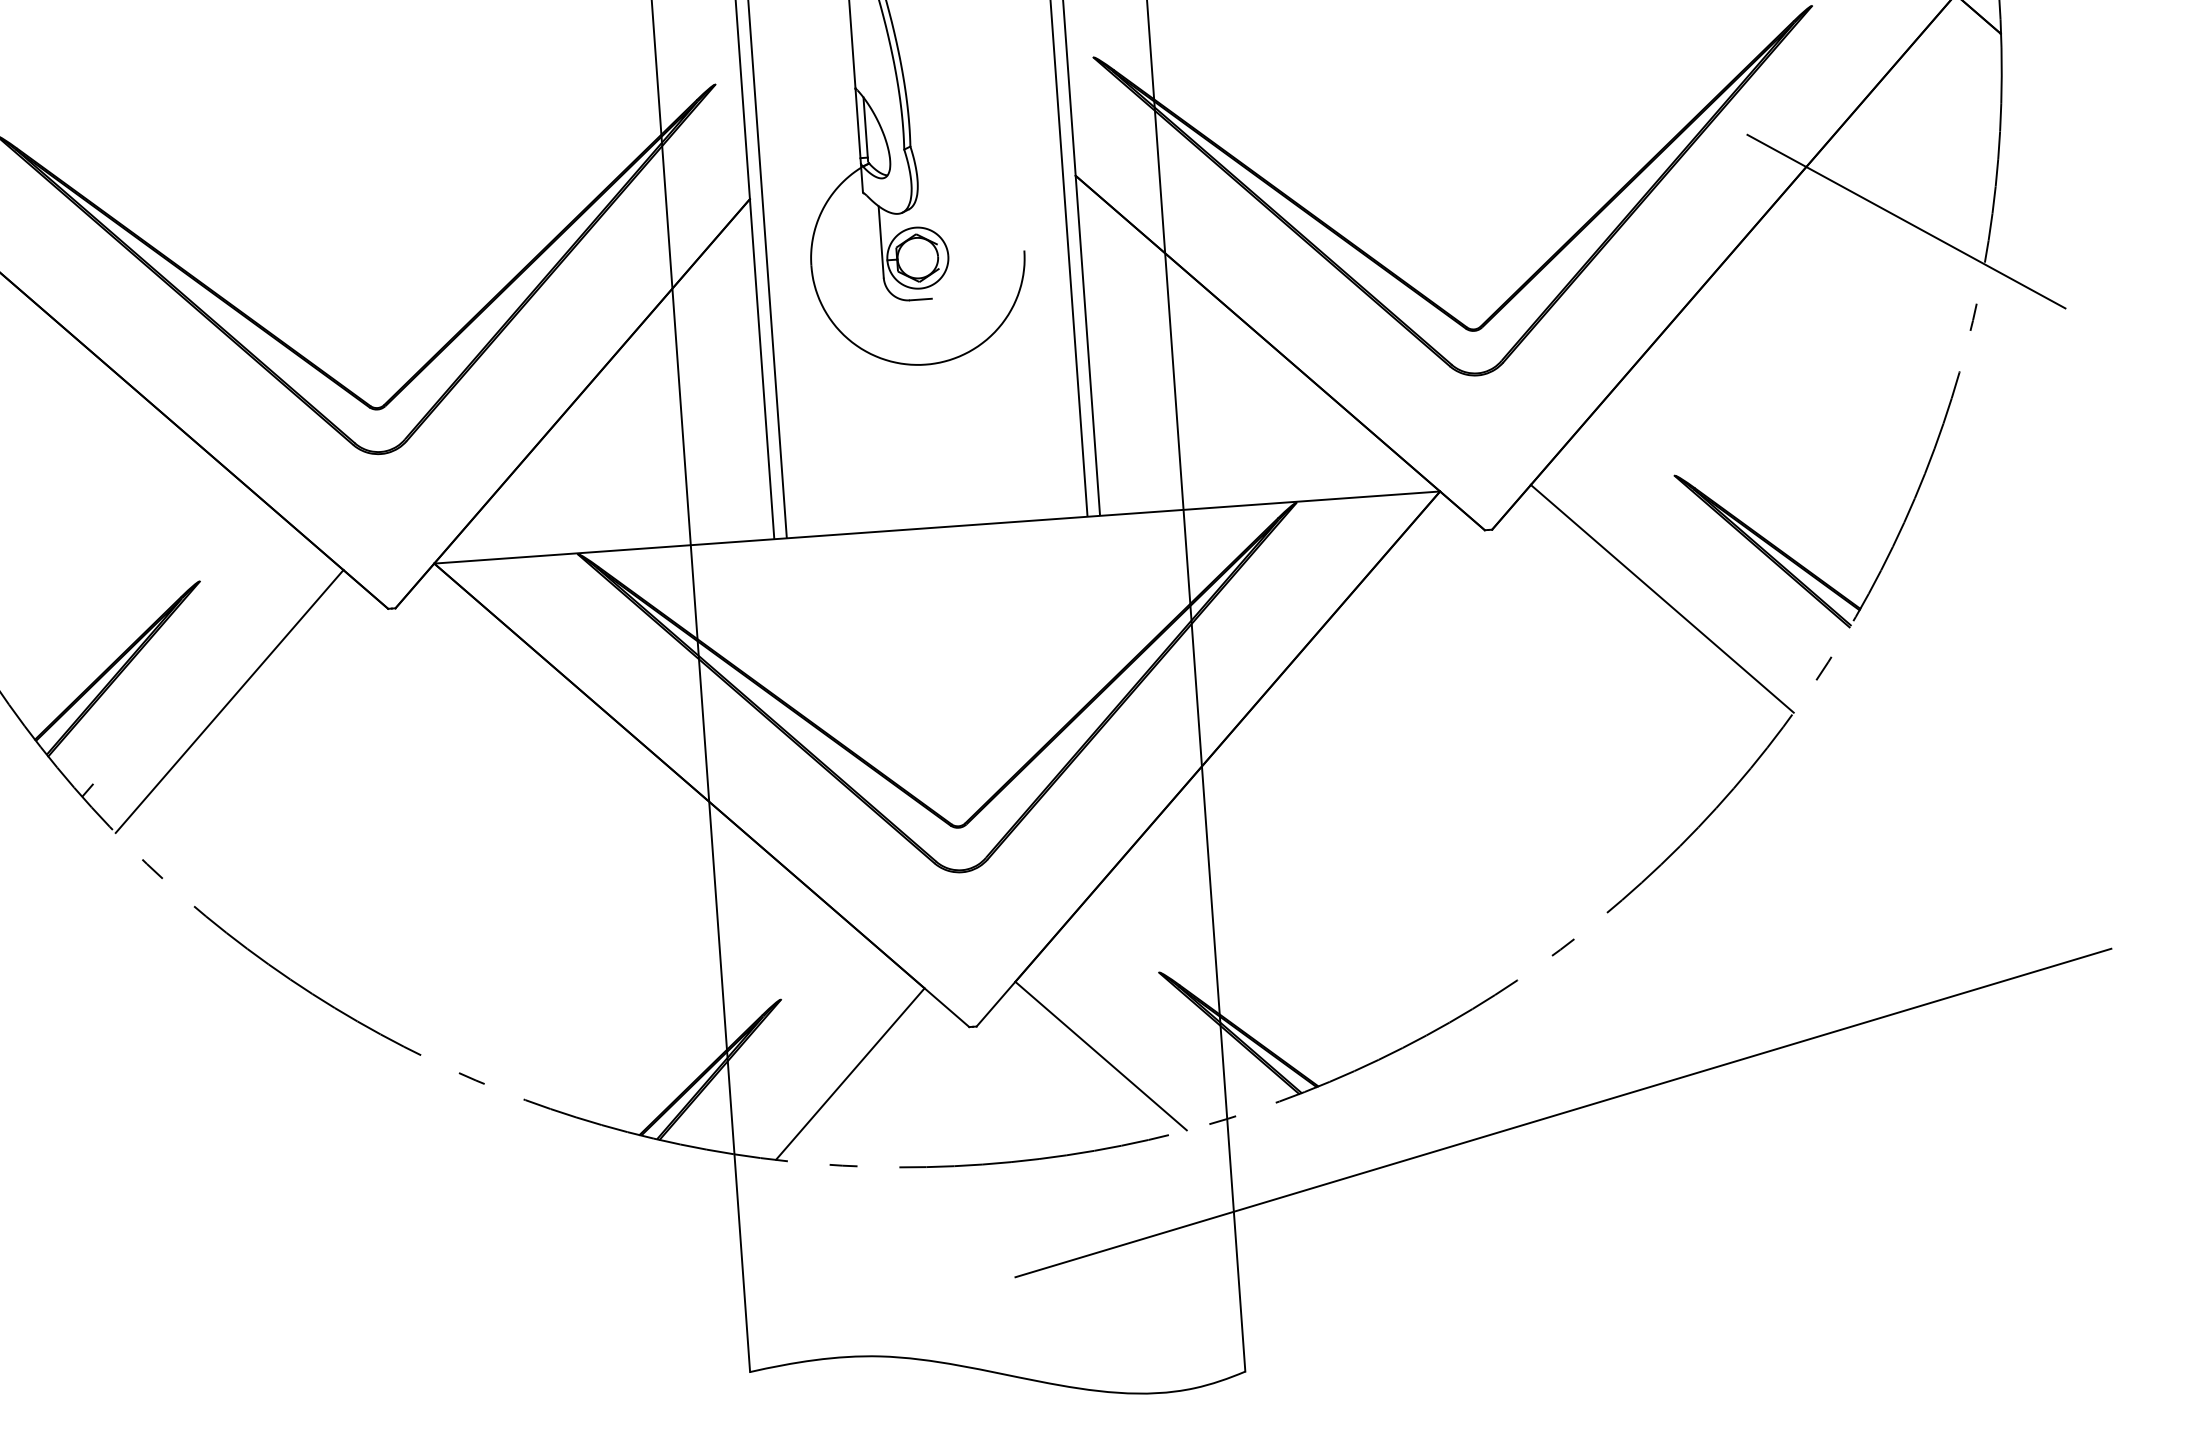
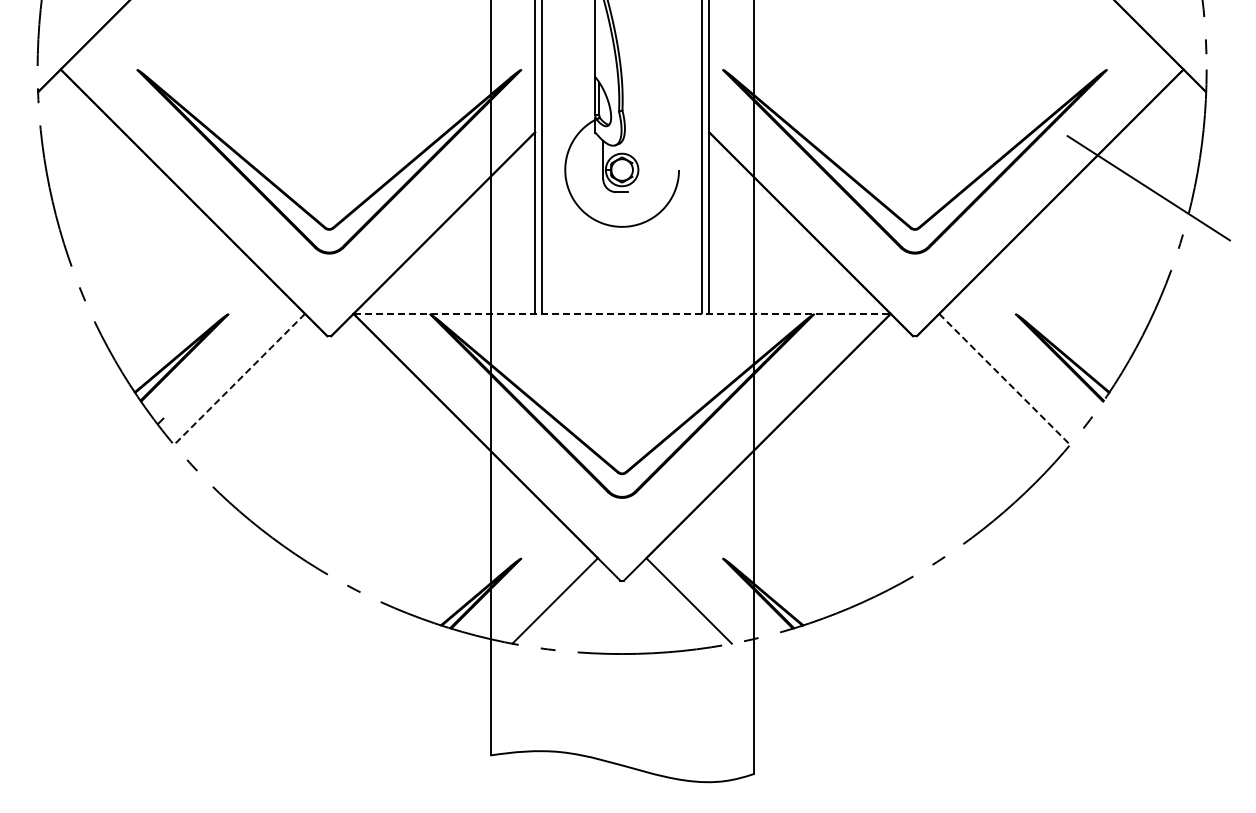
line: (937, 526) -> (622, 313), solid -> dashed
line: (1661, 599) -> (1004, 379), solid -> dashed
line: (229, 701) -> (239, 379), solid -> dashed
line: (1563, 1112) -> (932, 648), removed

